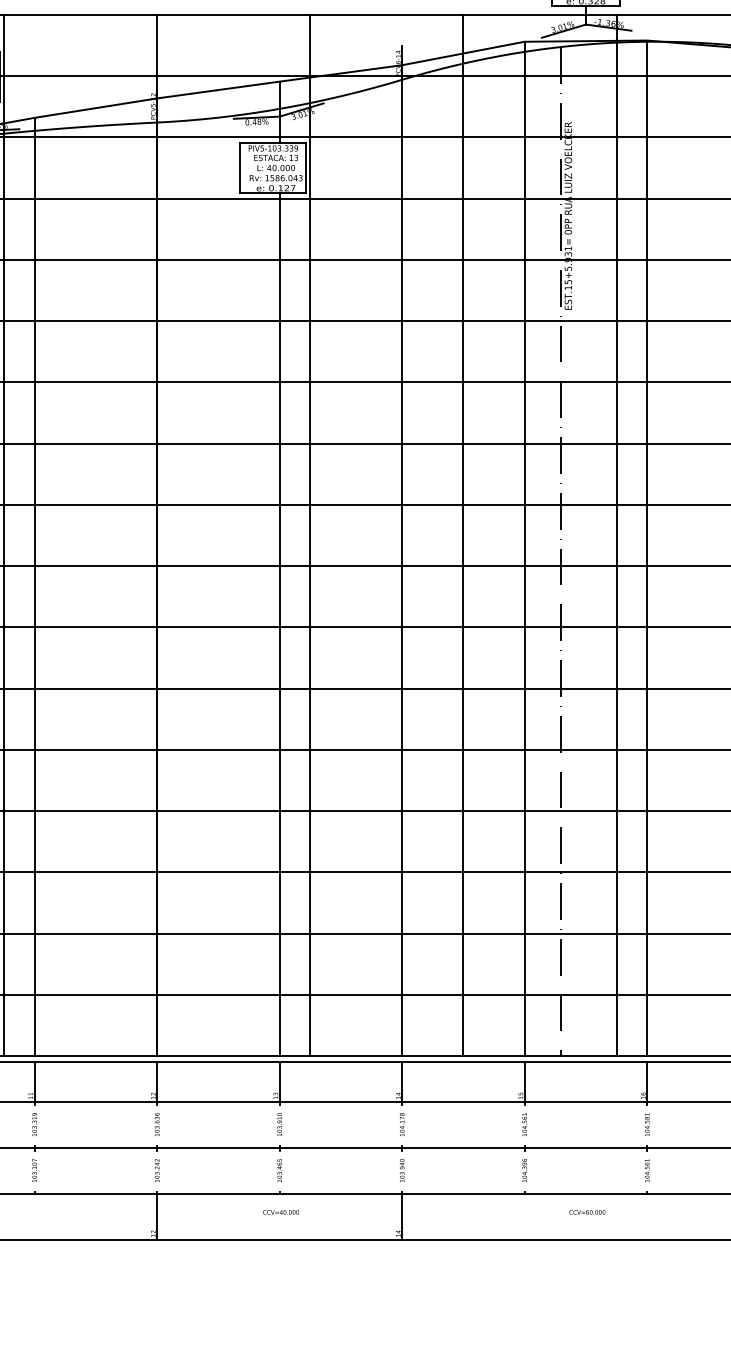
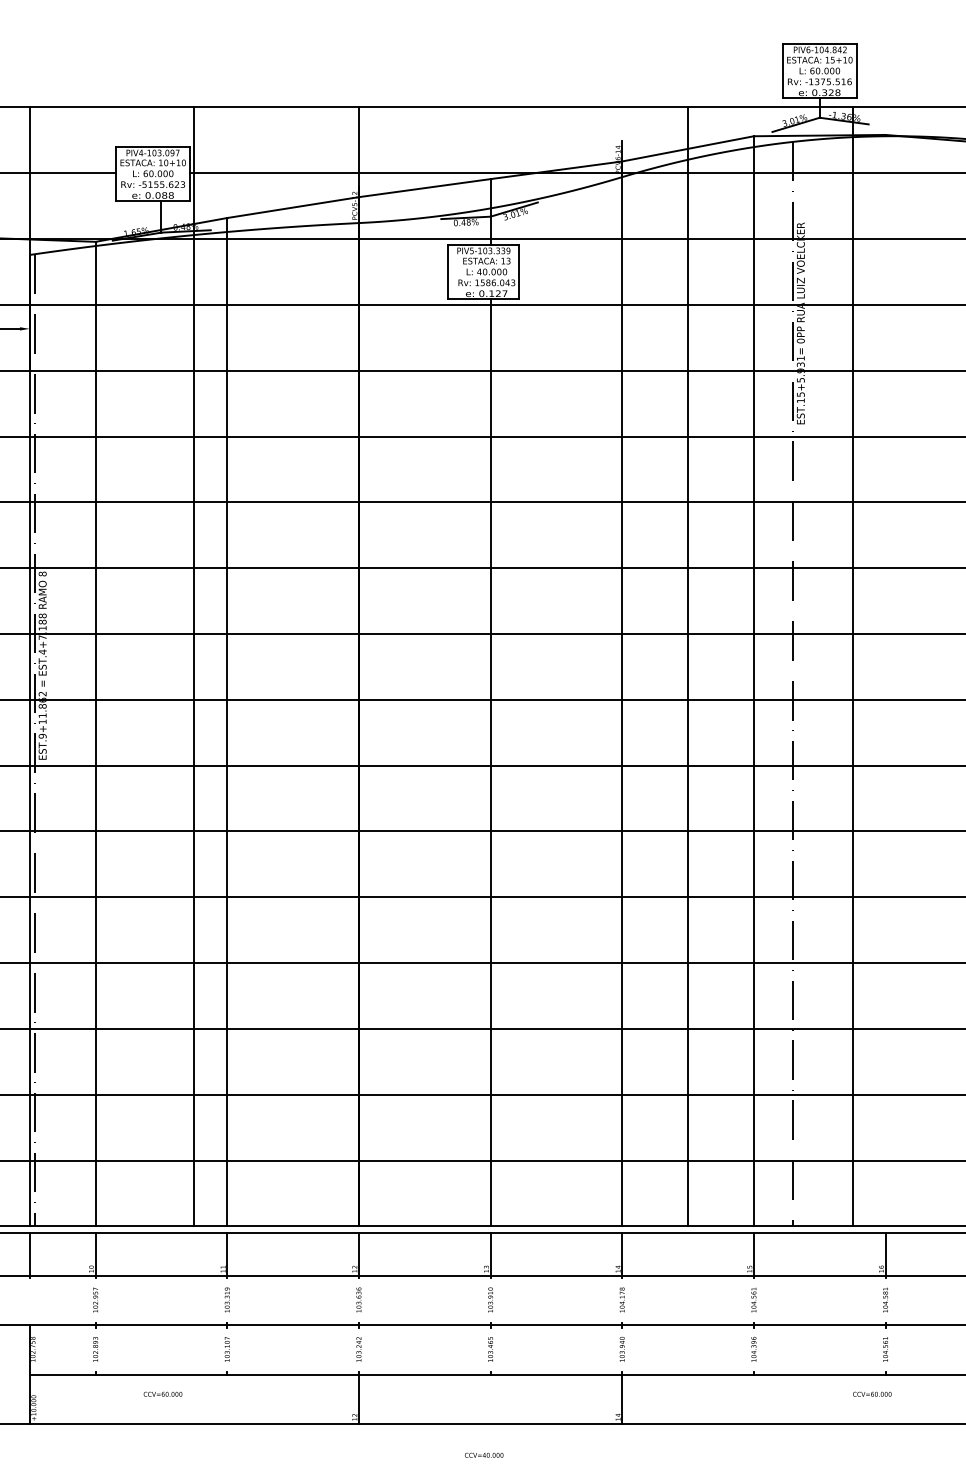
line: (310, 535) -> (523, 666), removed
line: (647, 548) -> (885, 680), removed
text: (281, 1211) -> (484, 1454), moved
text: (587, 1211) -> (872, 1393), moved

